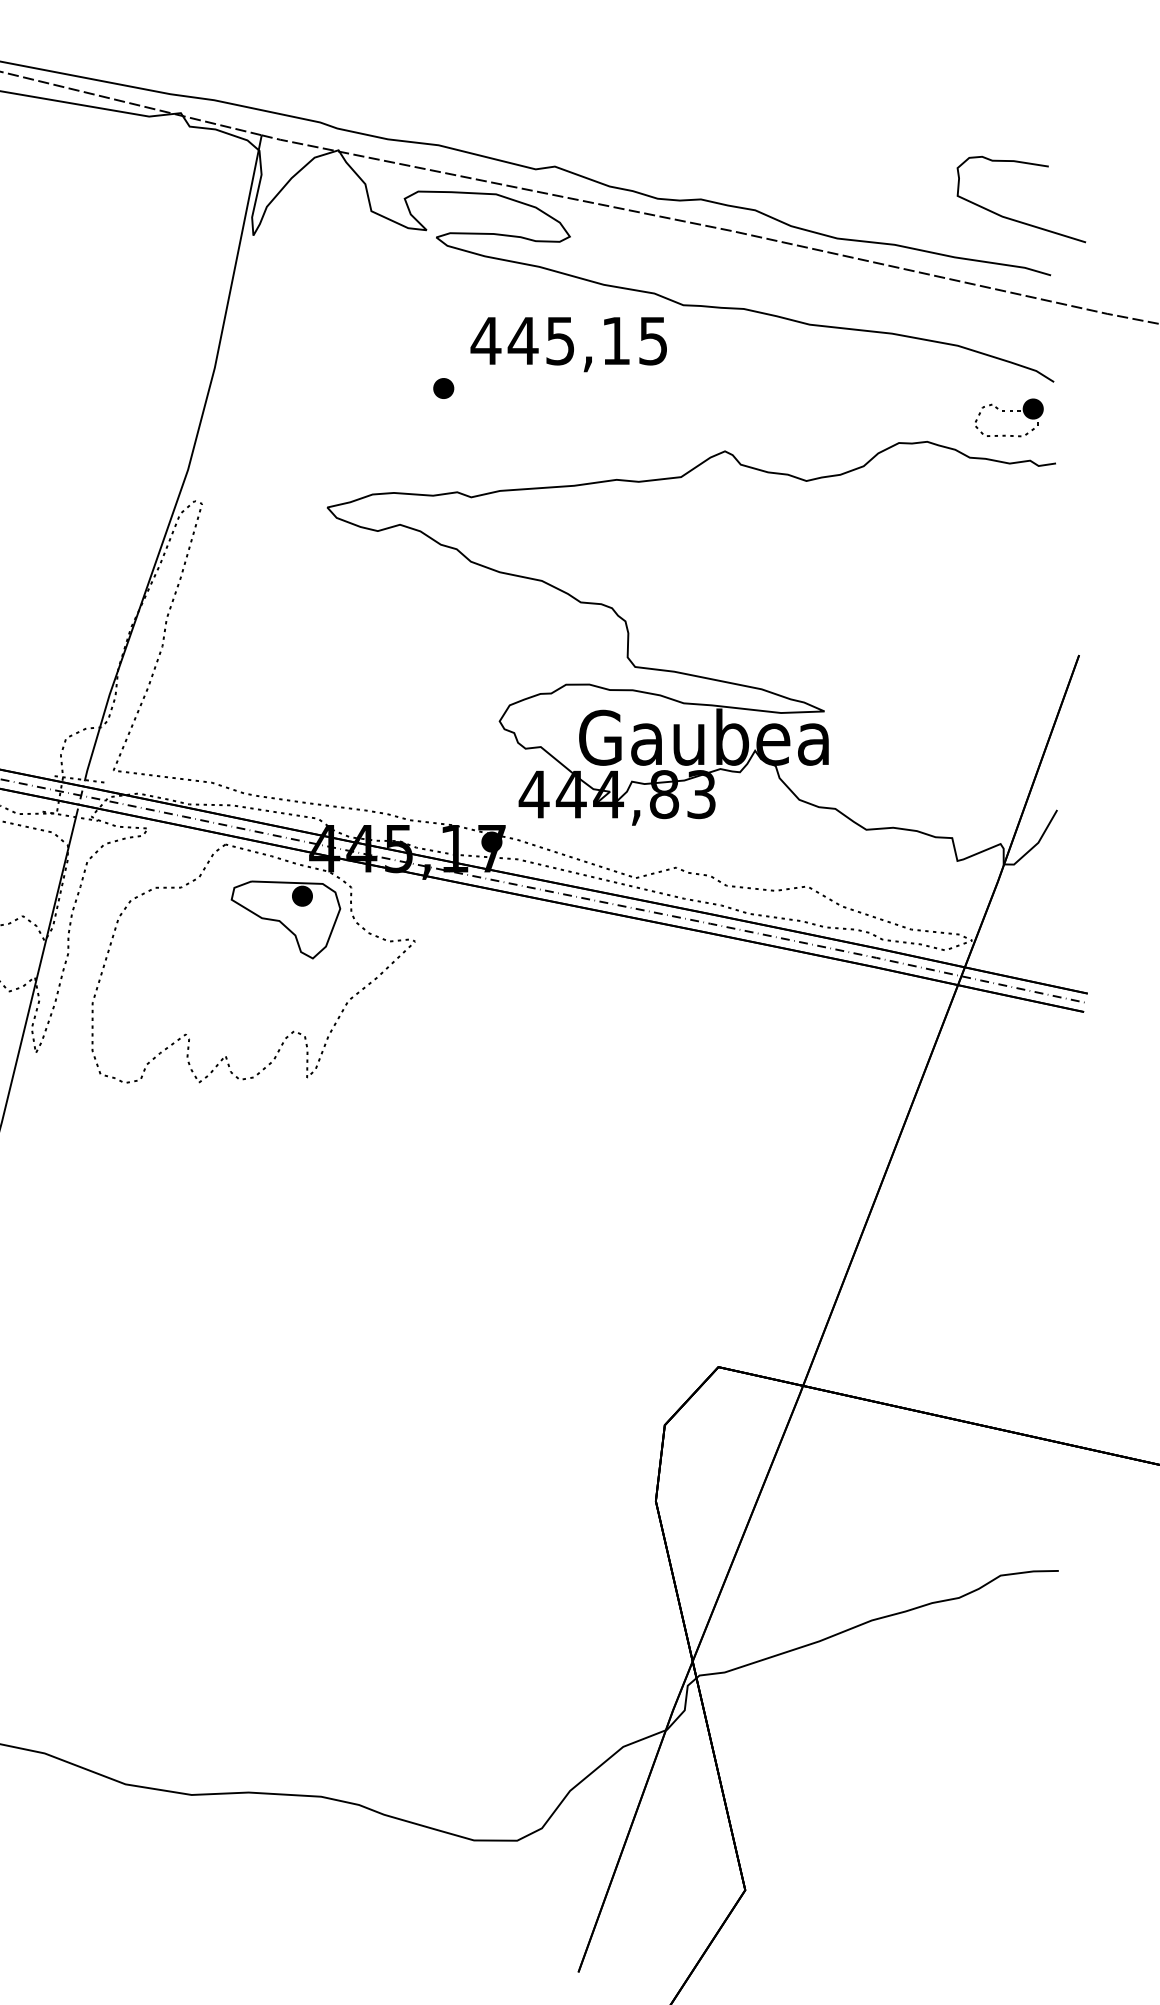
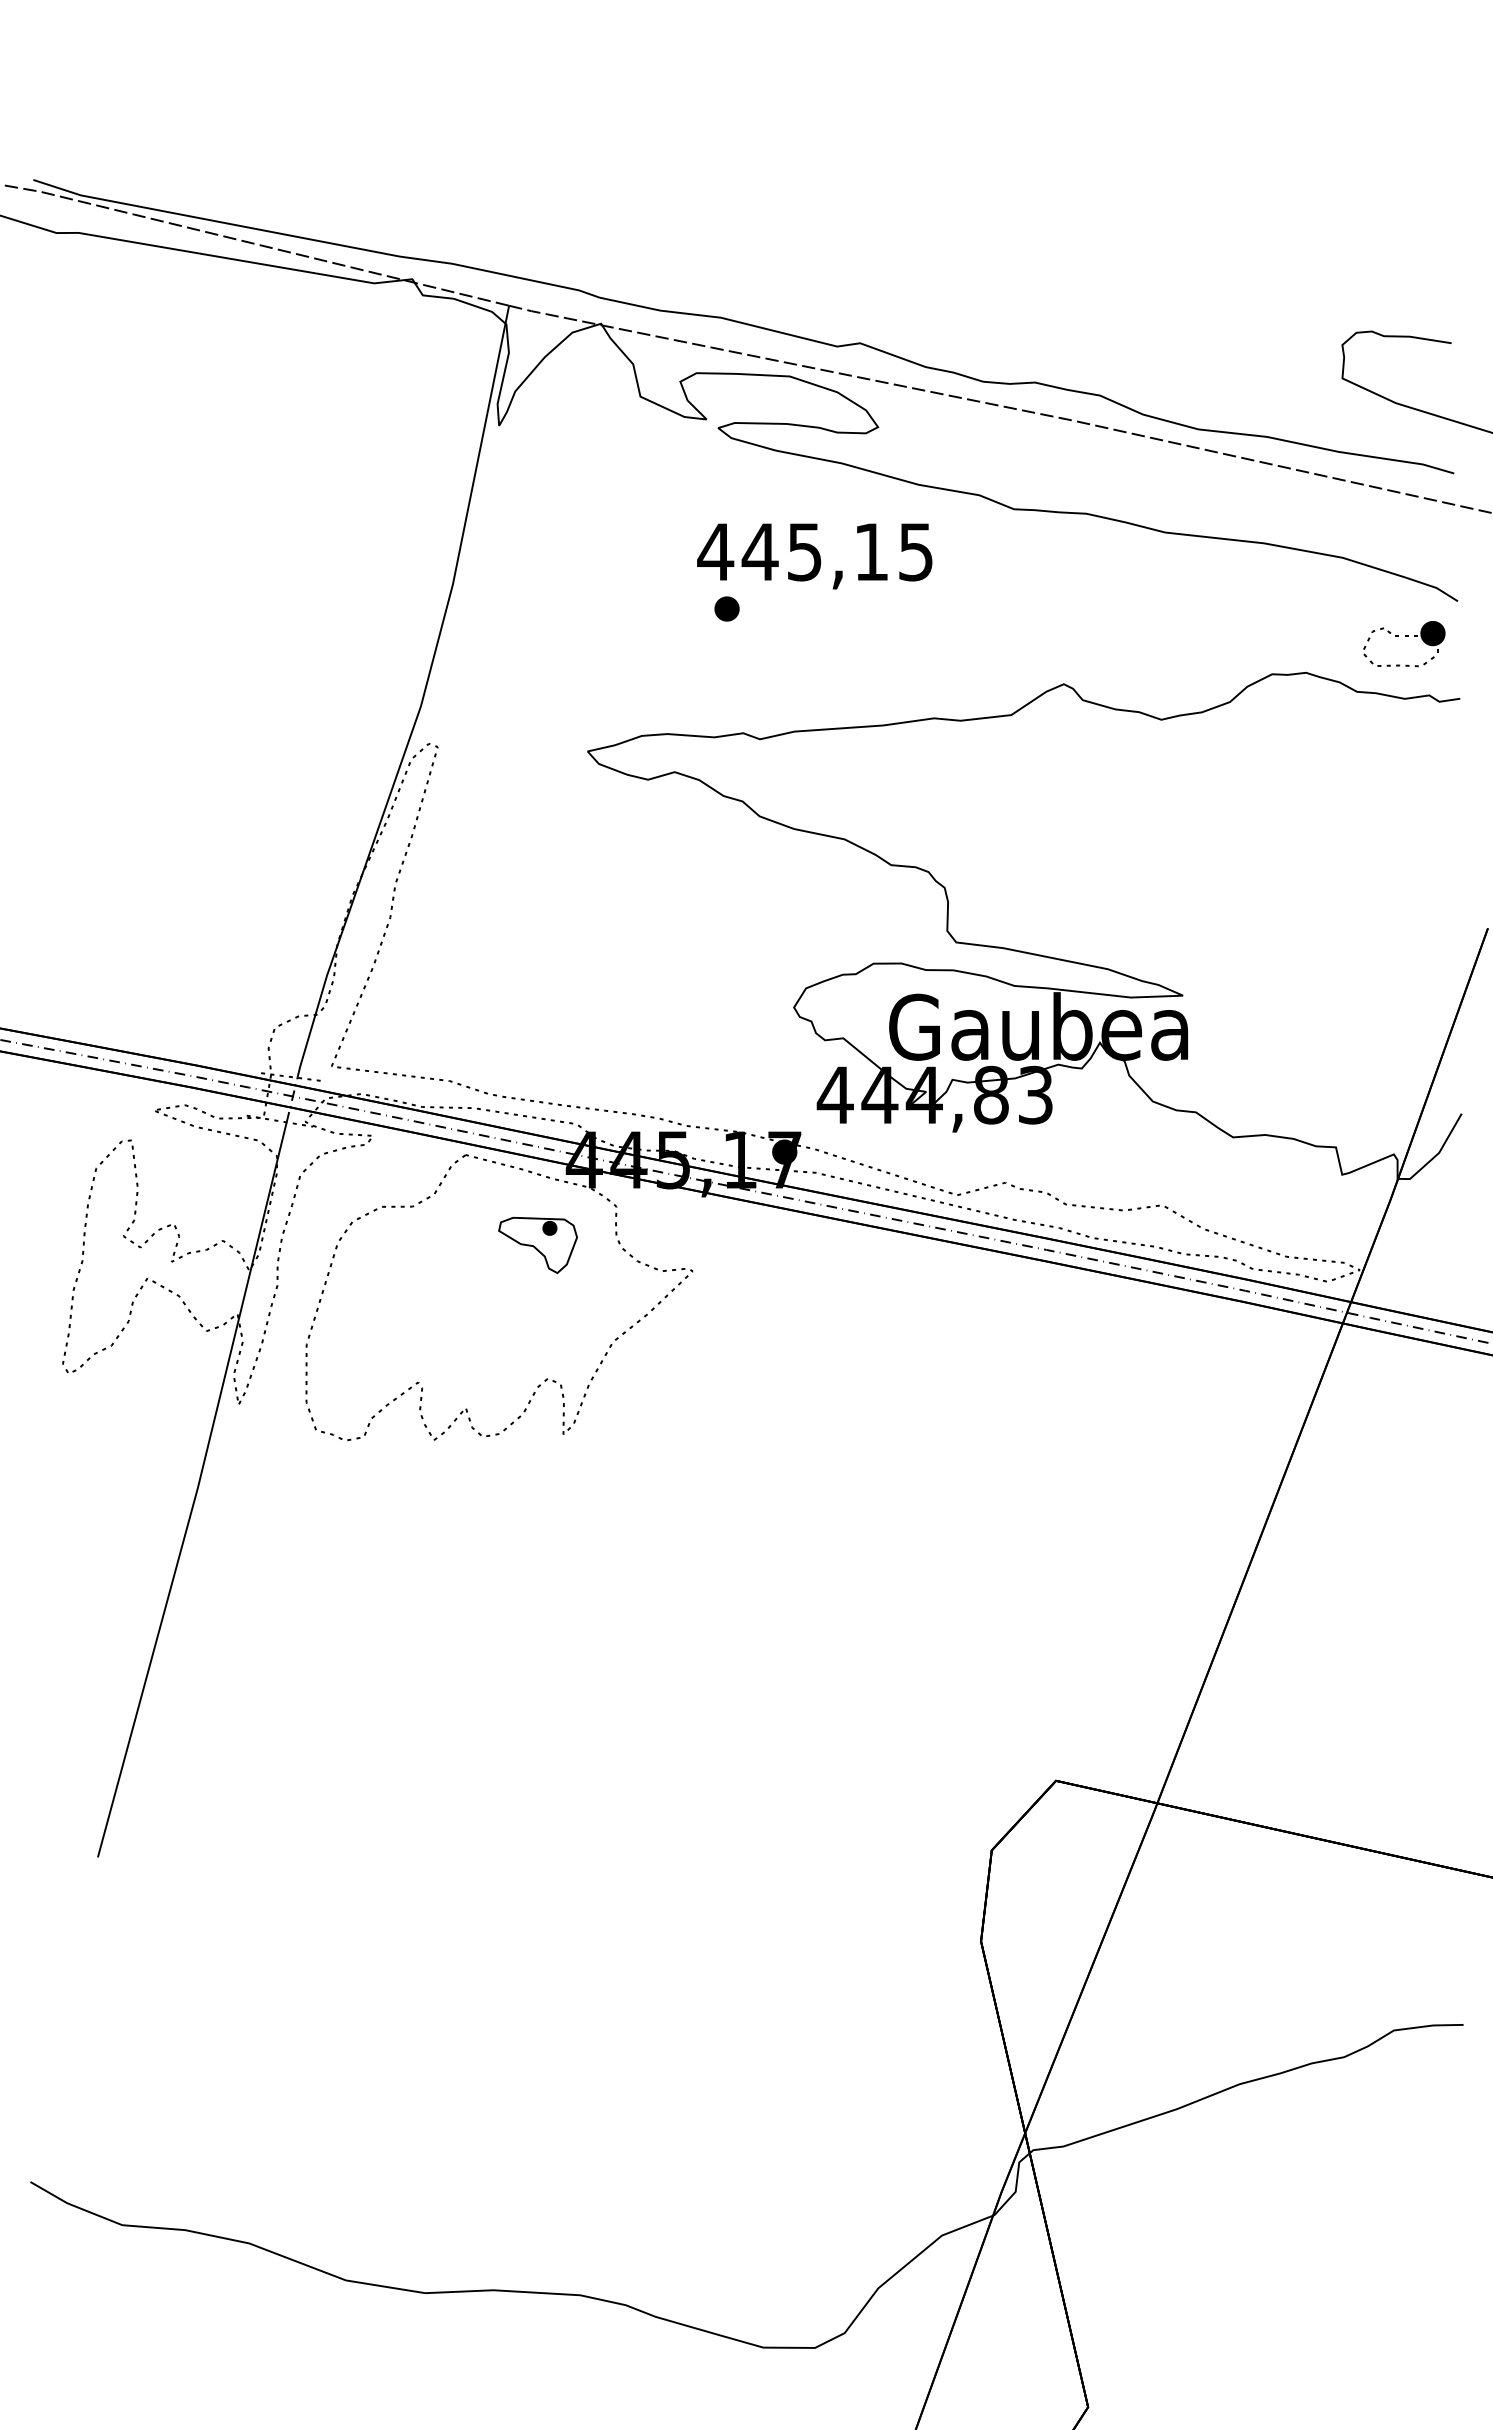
text: (568, 344) -> (814, 556), moved
part: (285, 920) -> (537, 1245), size x0.6

